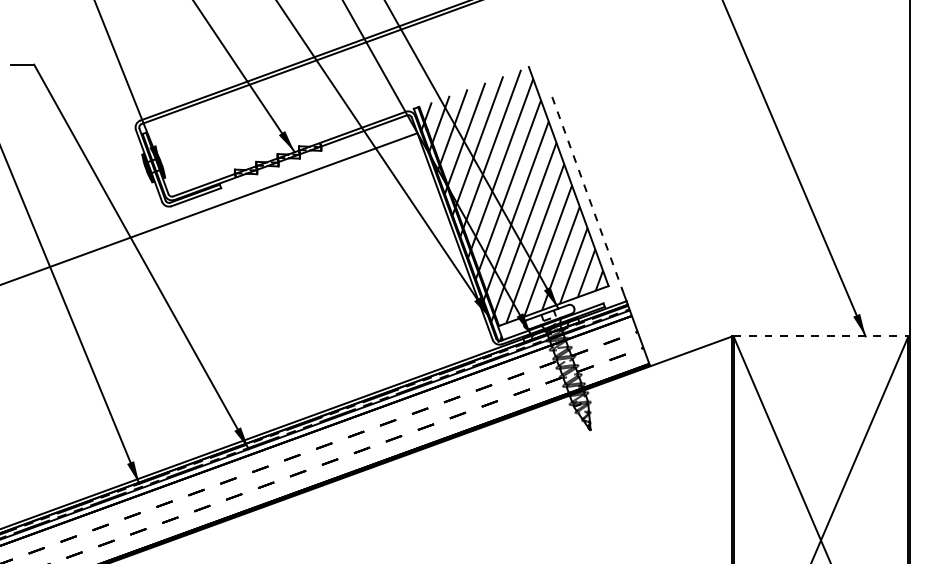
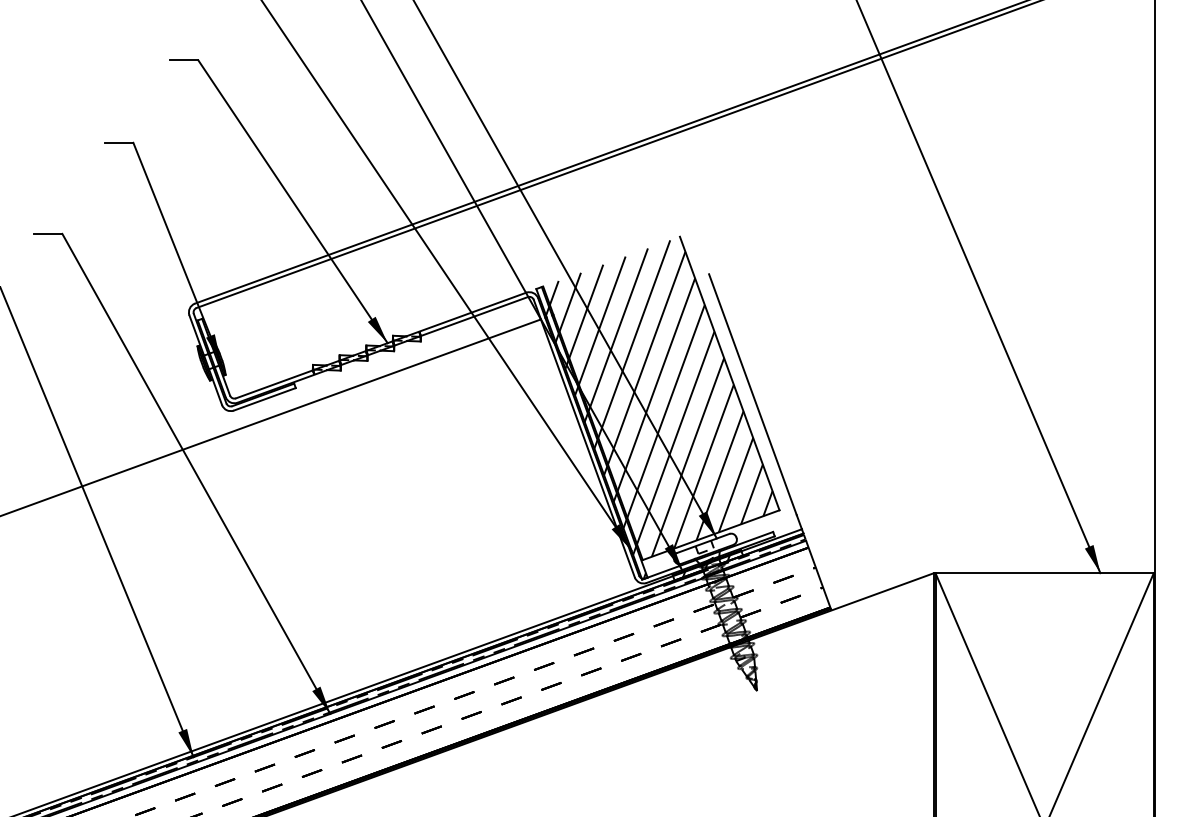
line: (587, 194) -> (753, 395), dashed -> solid
line: (821, 336) -> (1045, 573), dashed -> solid

